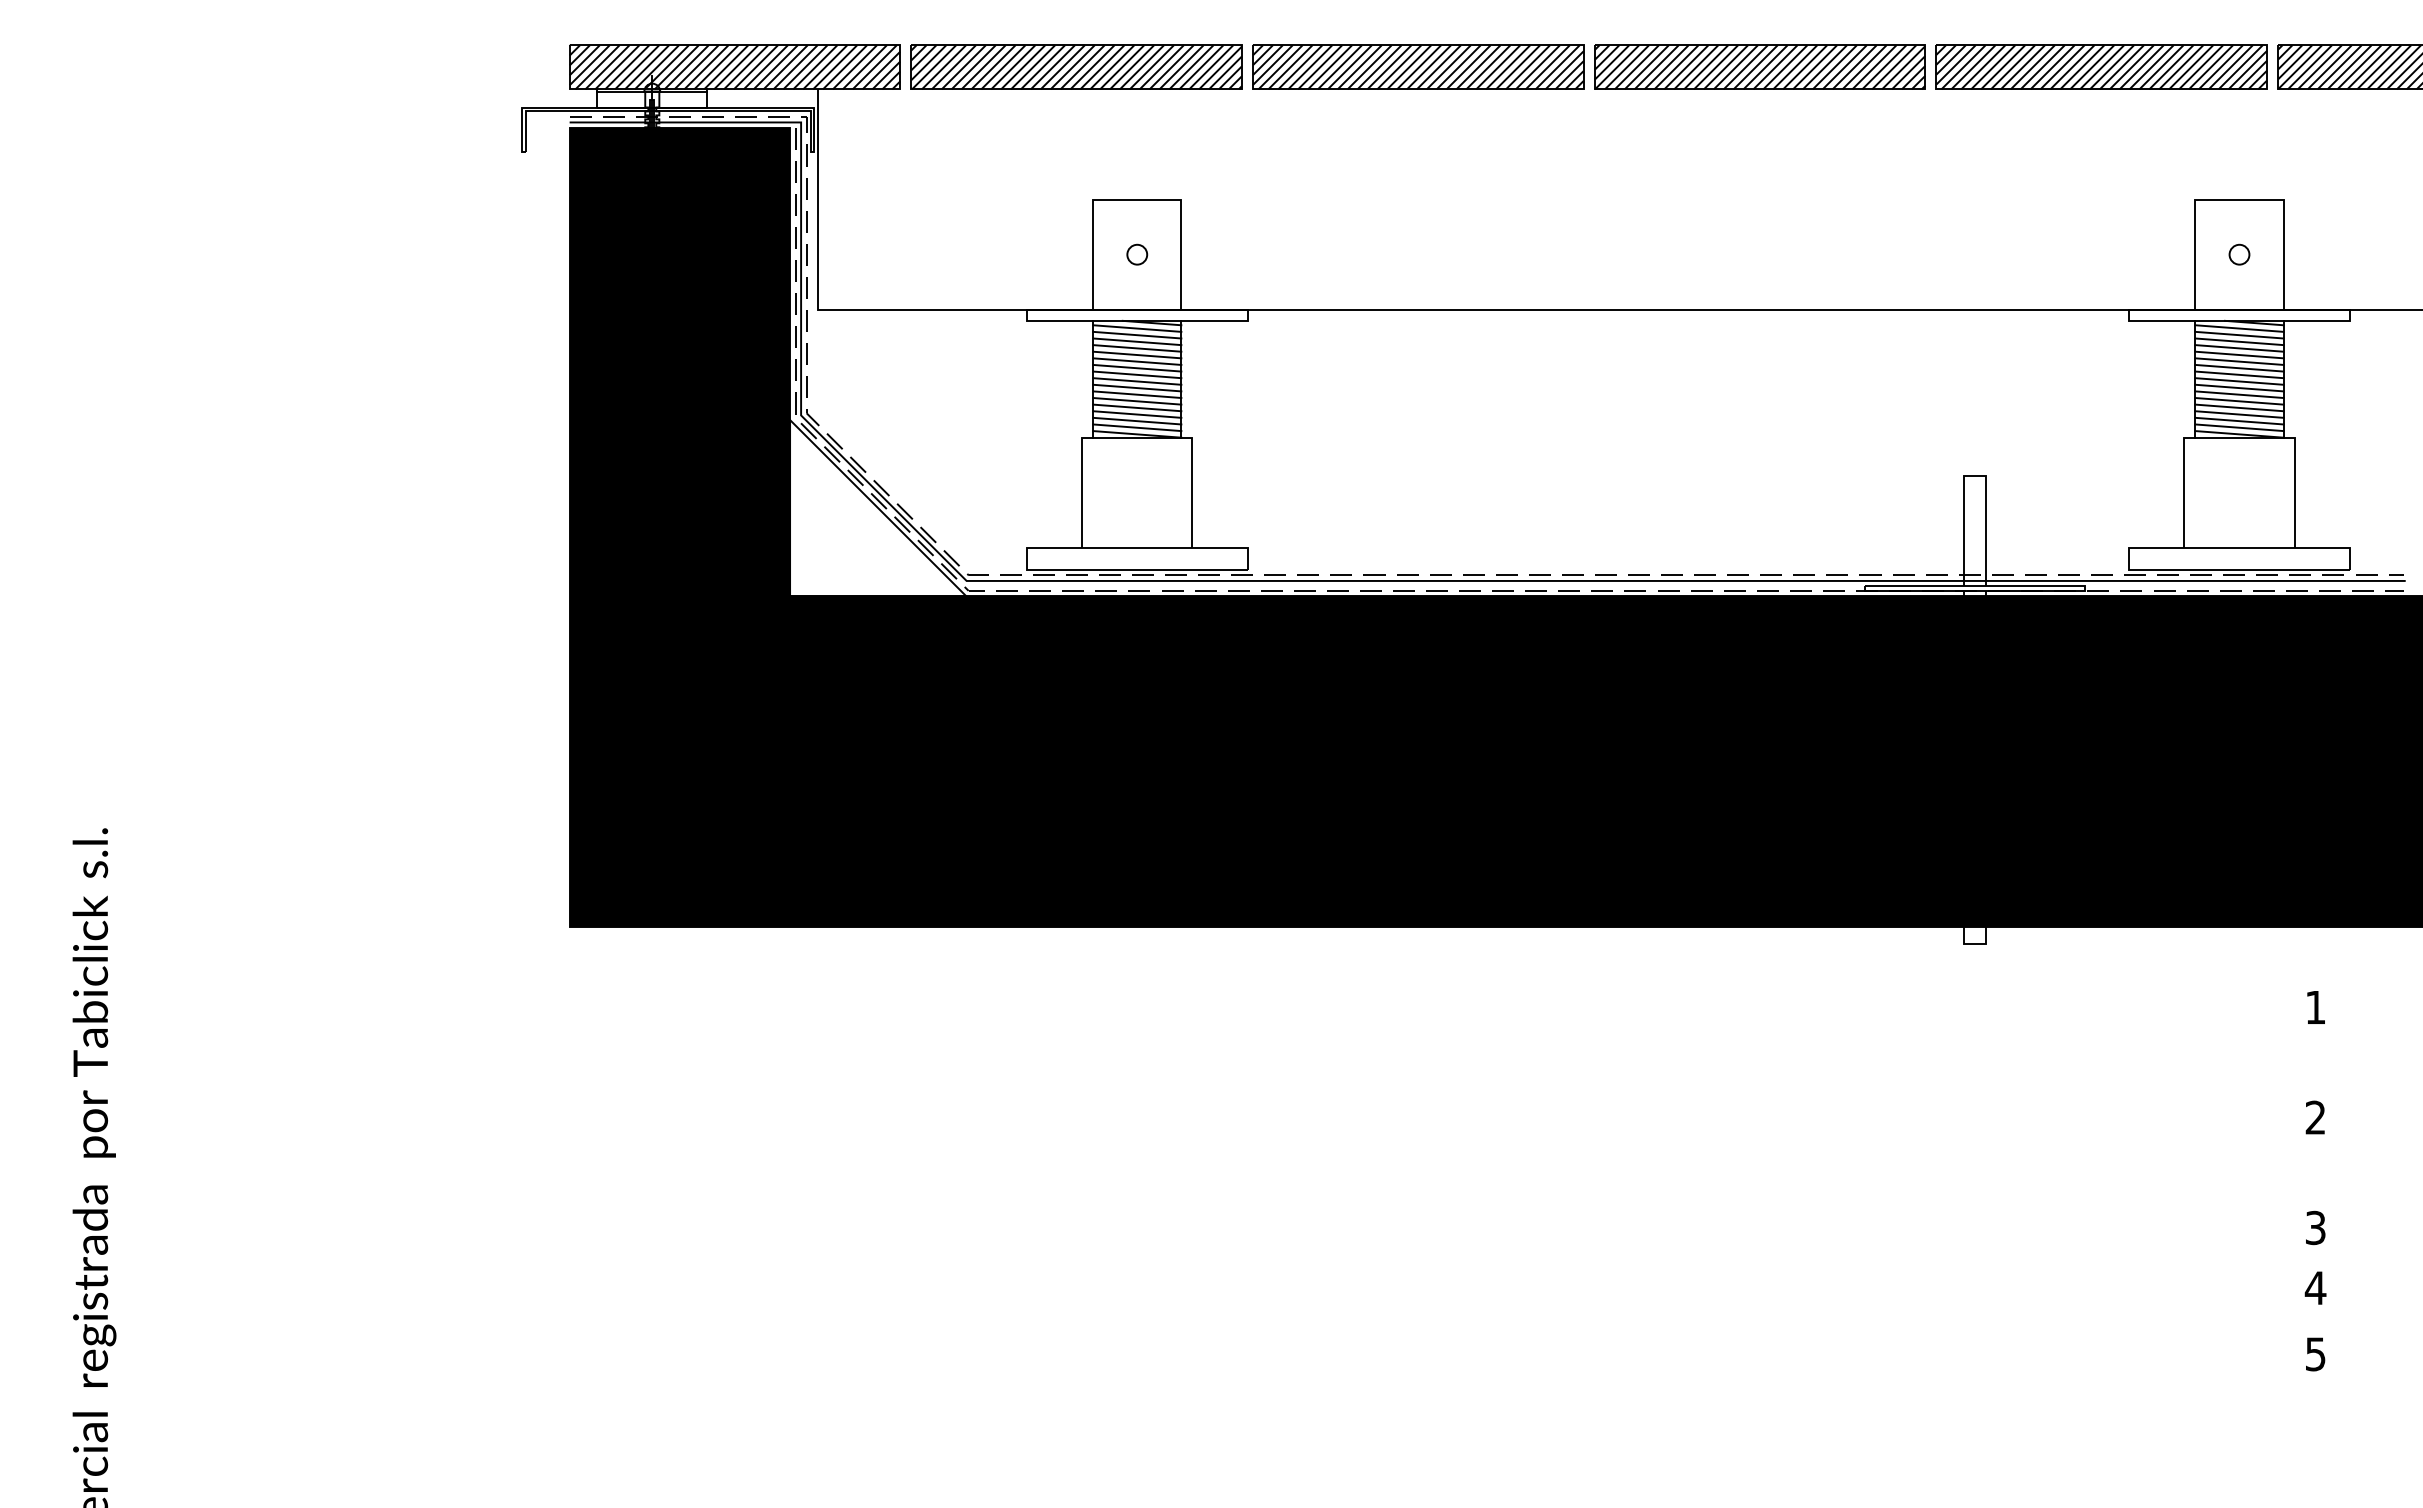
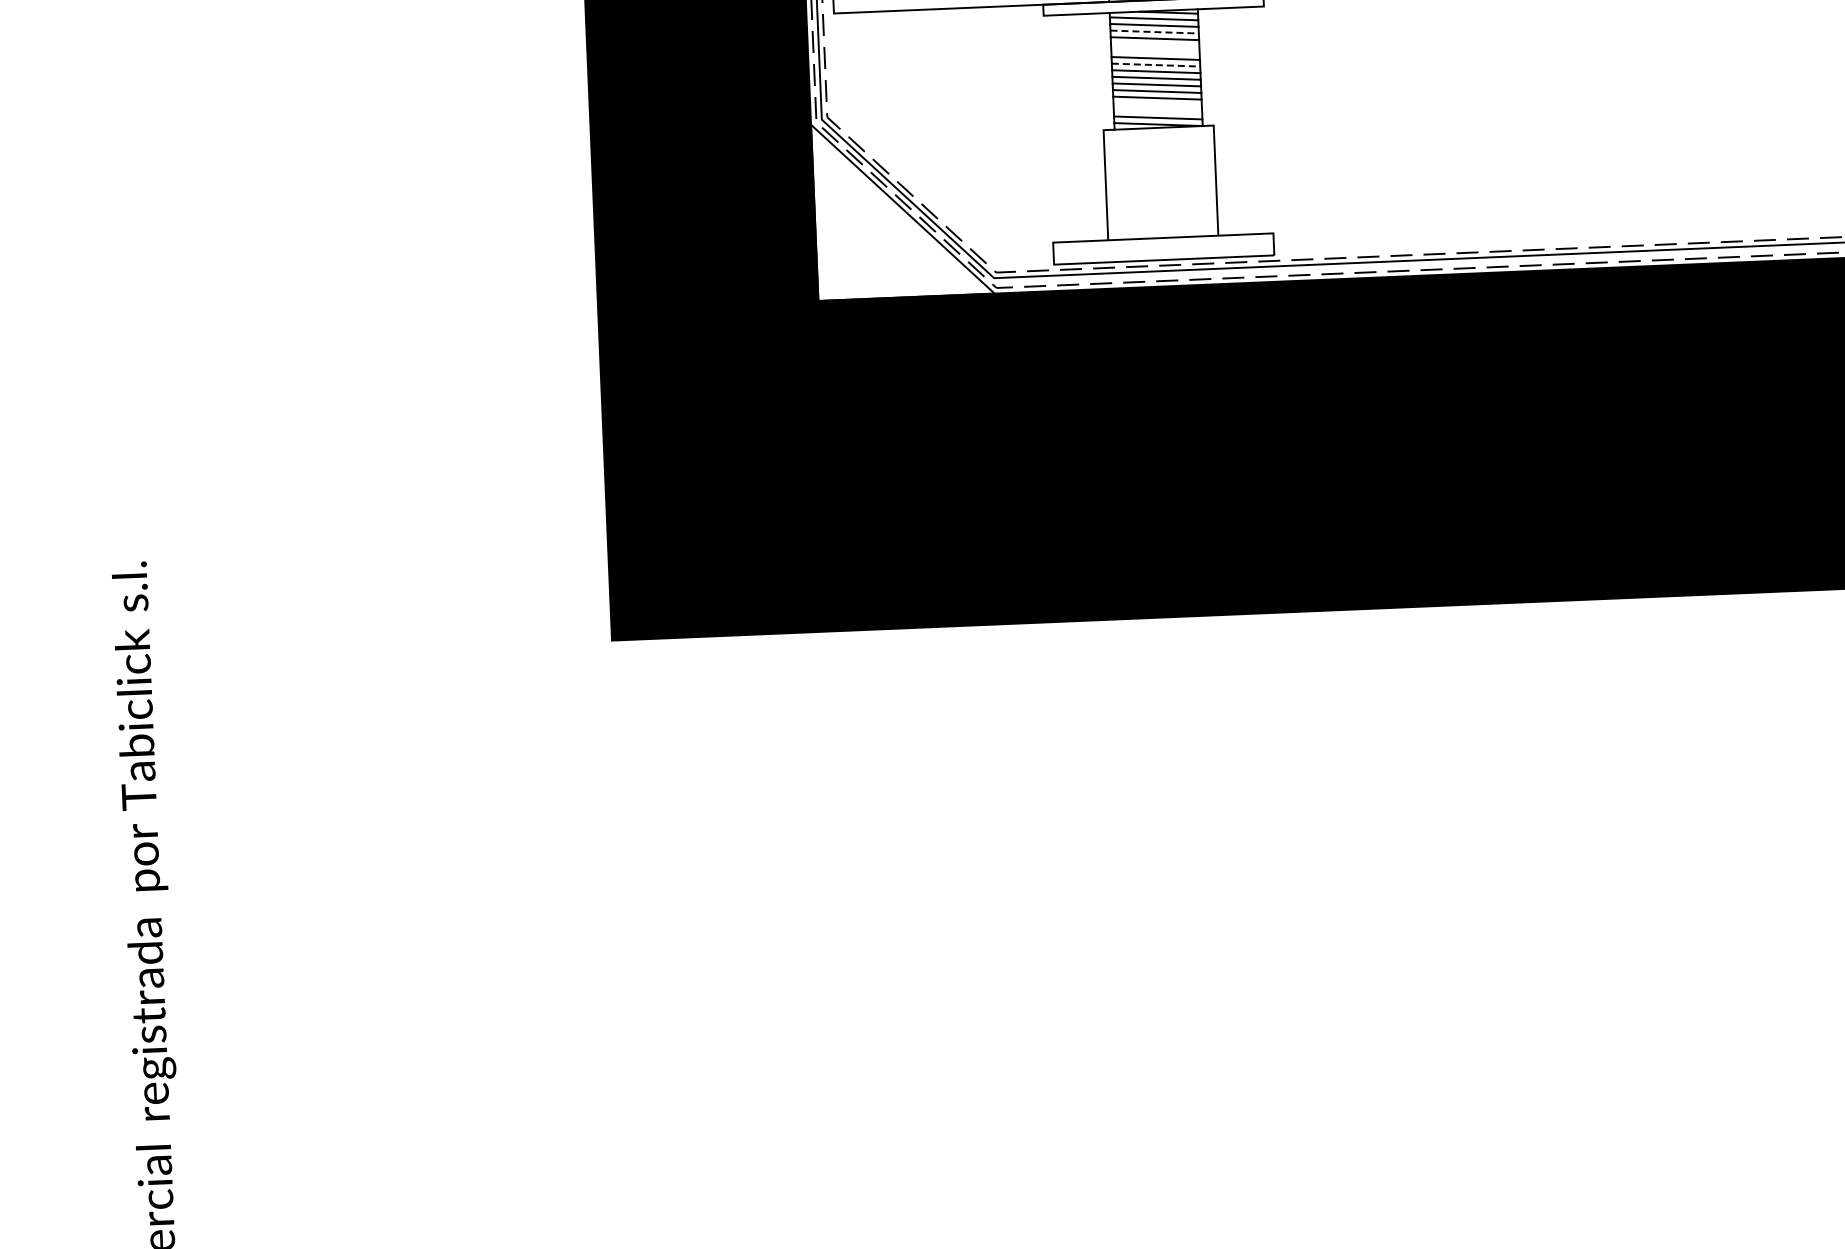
line: (1137, 341) -> (1154, 31), solid -> dashed
line: (1137, 354) -> (1155, 44), removed
line: (1137, 361) -> (1155, 51), removed
line: (1137, 374) -> (1156, 64), solid -> dashed
line: (1137, 414) -> (1157, 104), removed
line: (1137, 420) -> (1158, 110), removed

